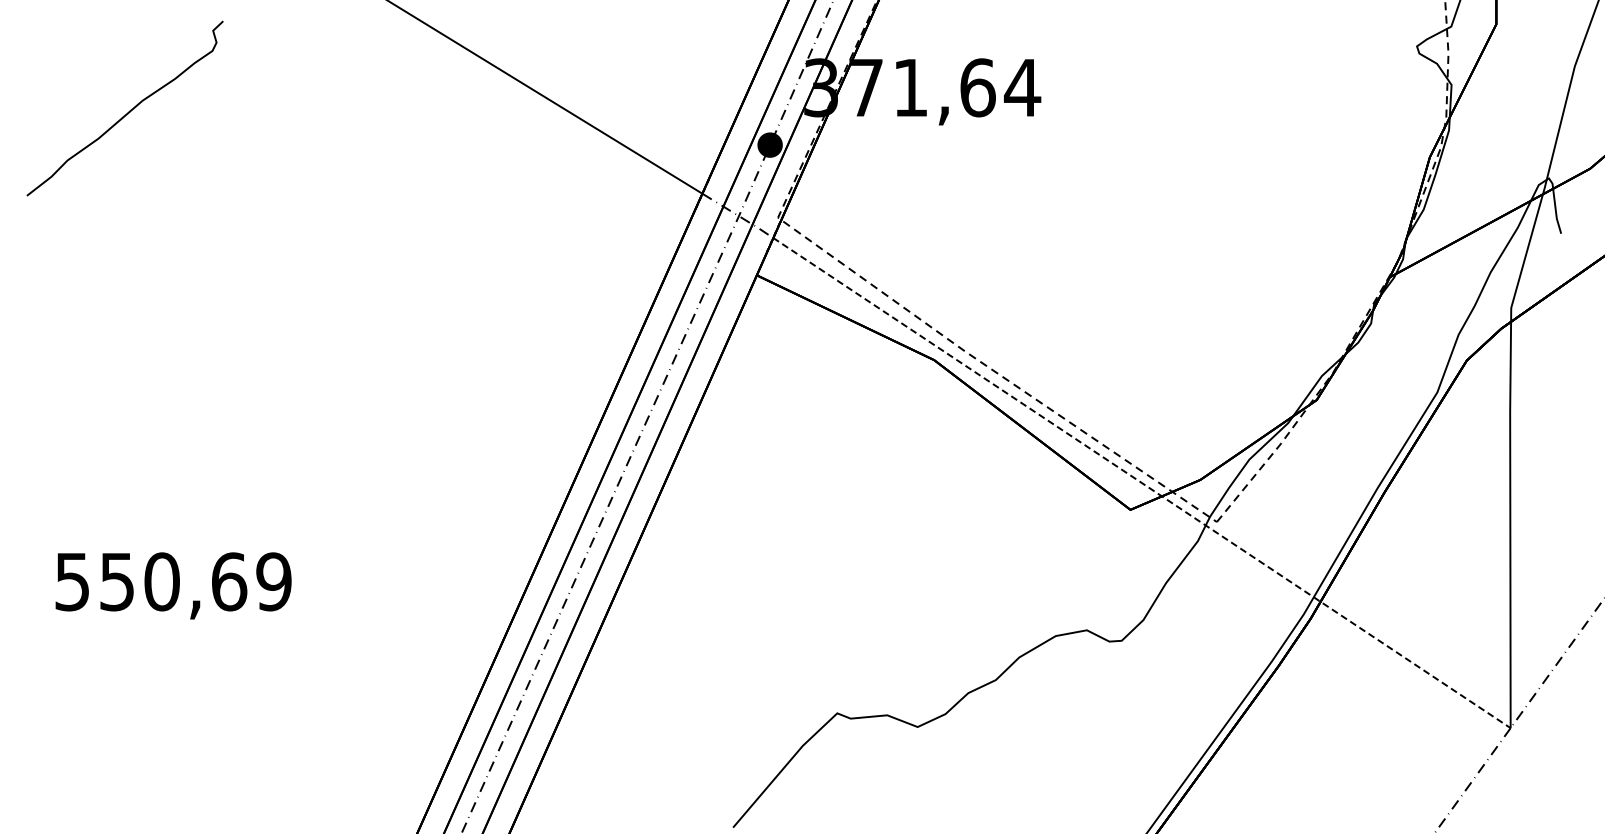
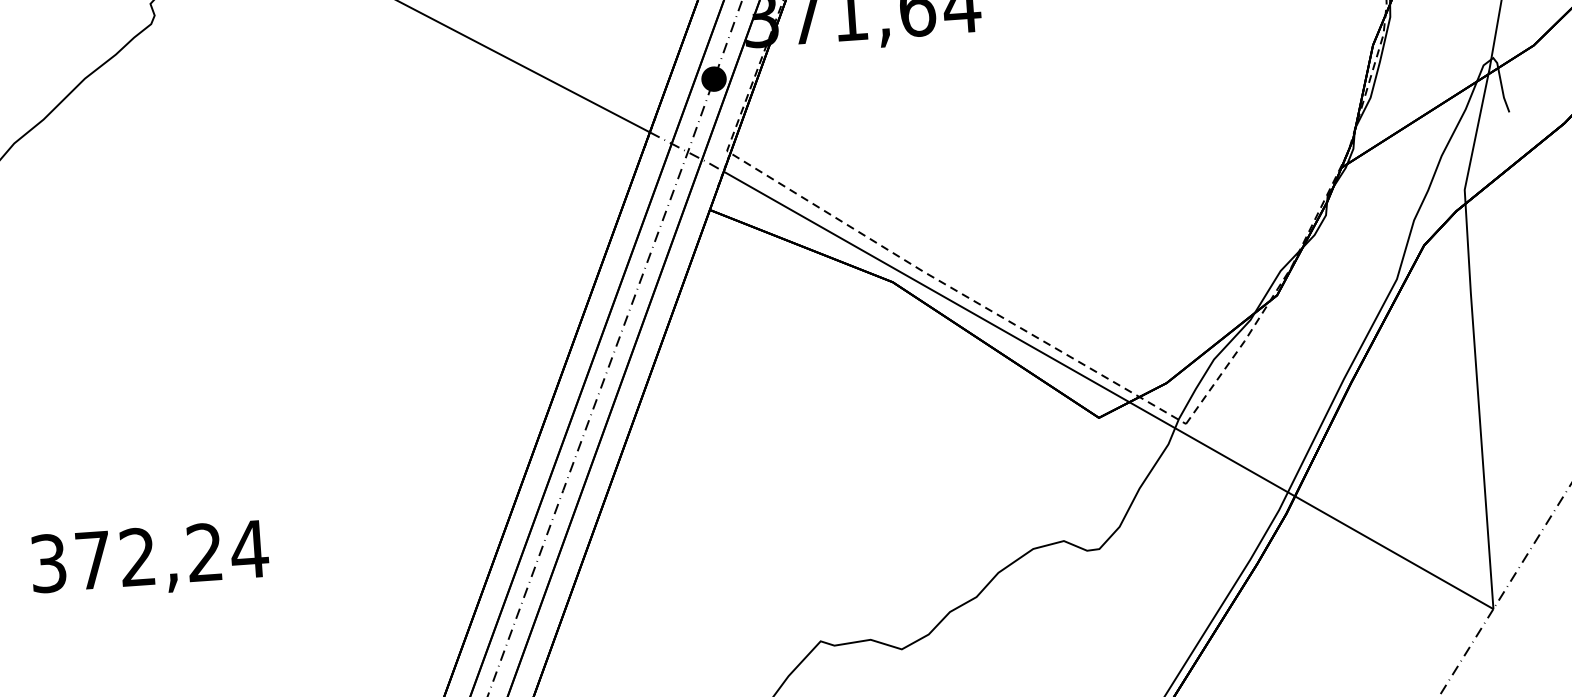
line: (1141, 483) -> (1108, 390), dashed -> solid
text: (174, 581) -> (150, 556), 550,69 -> 372,24

